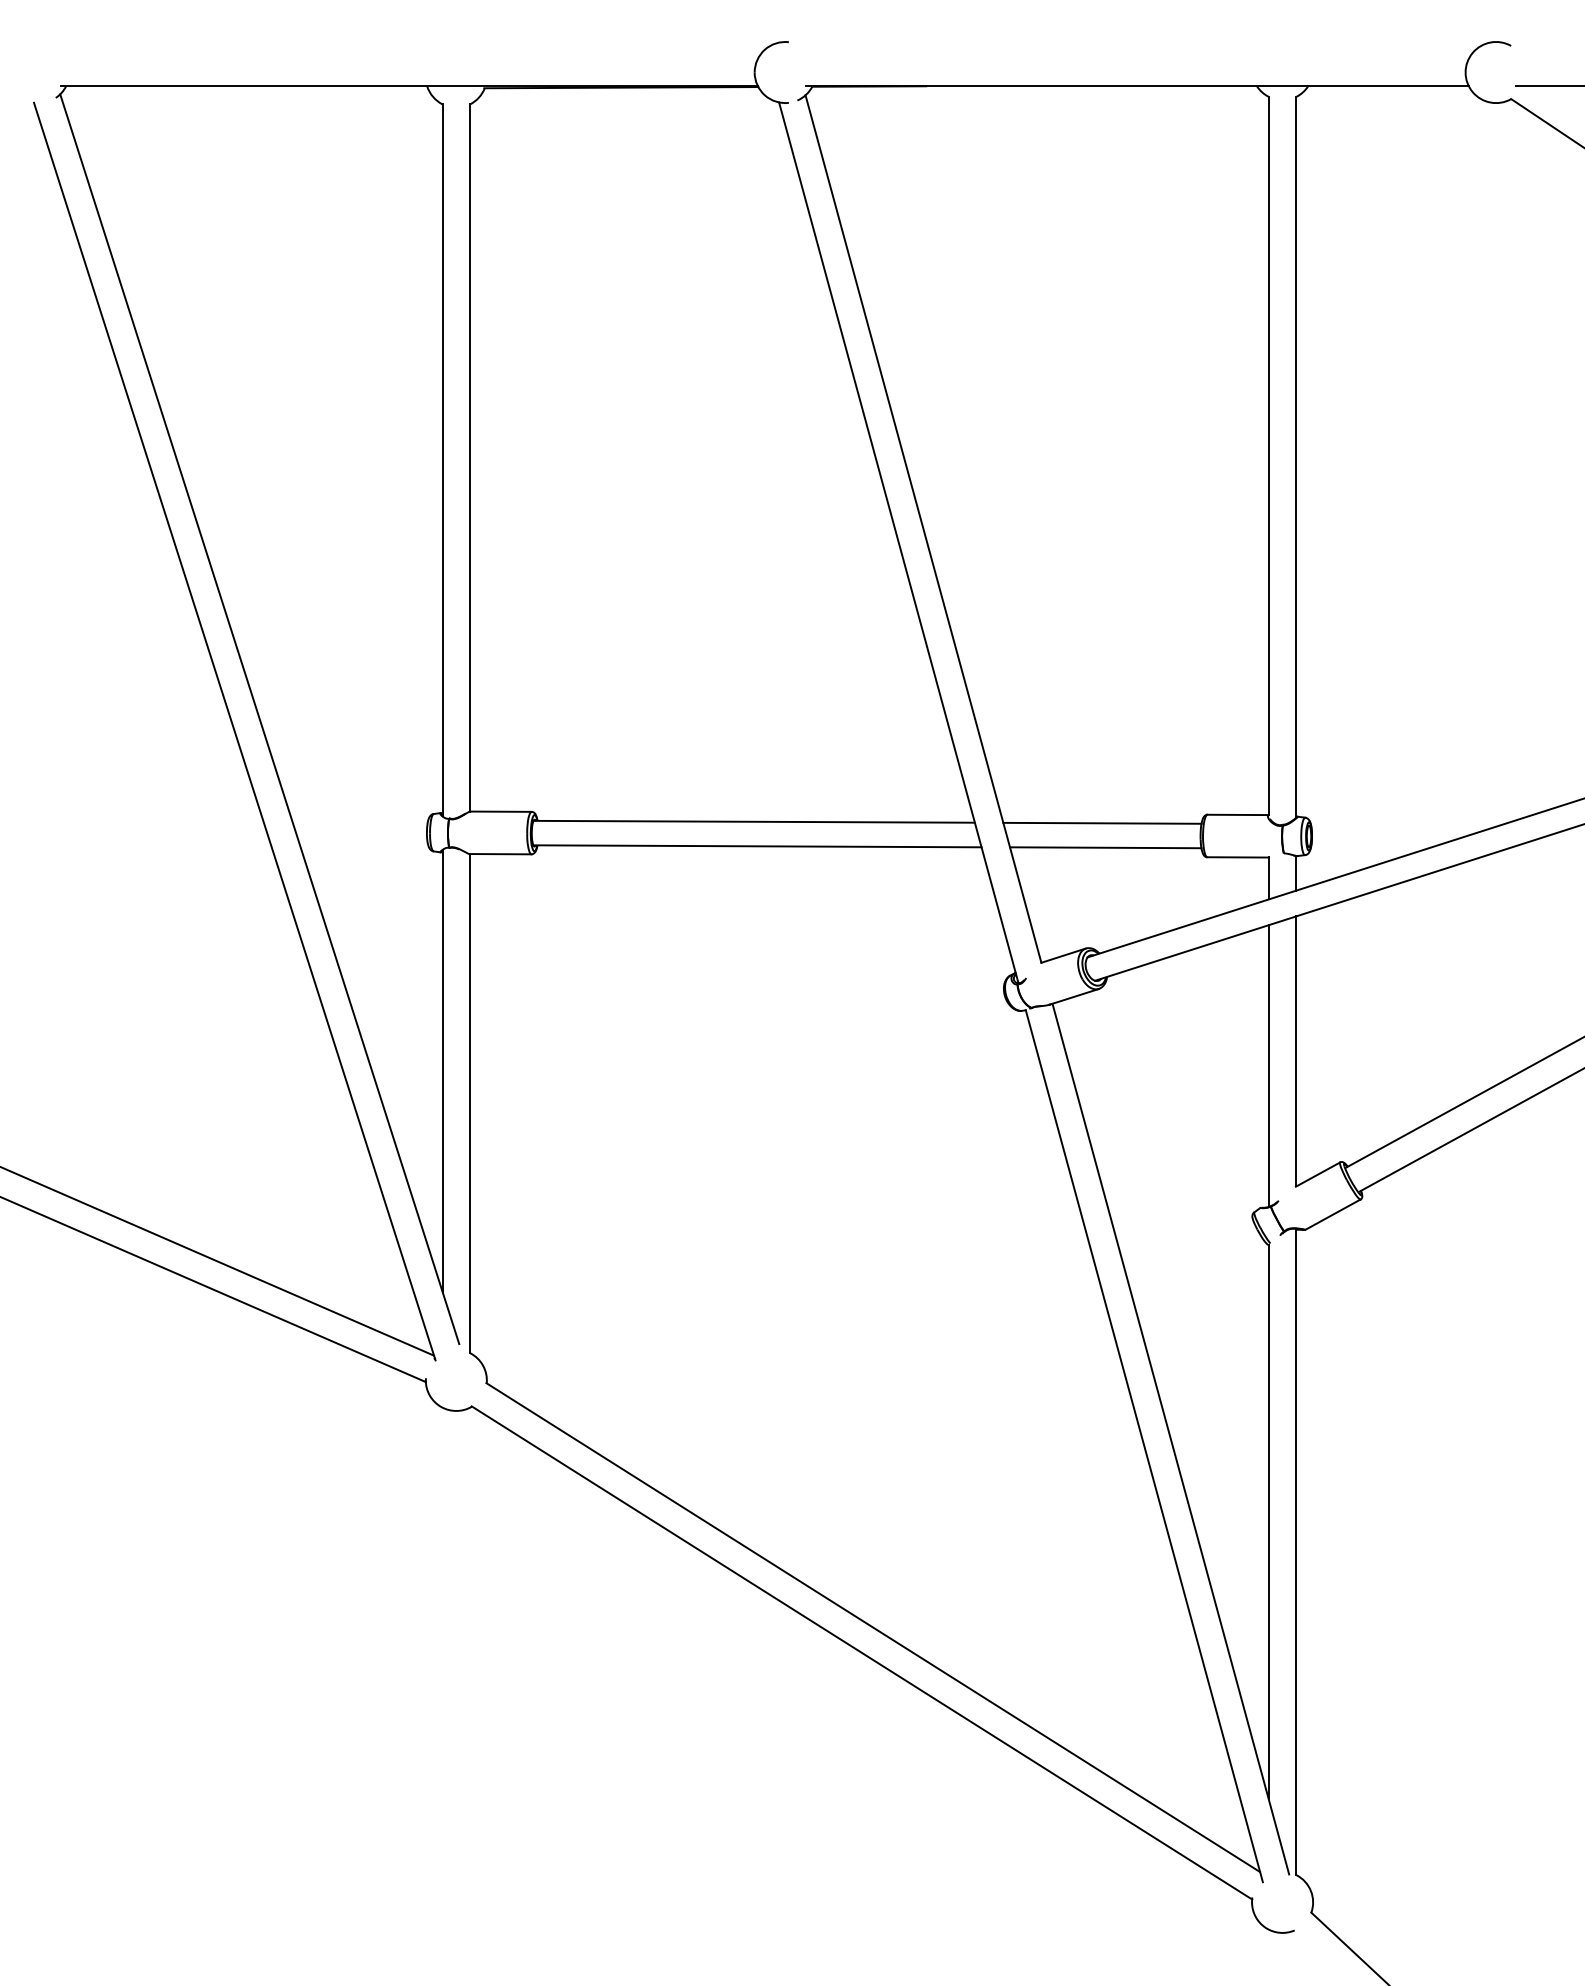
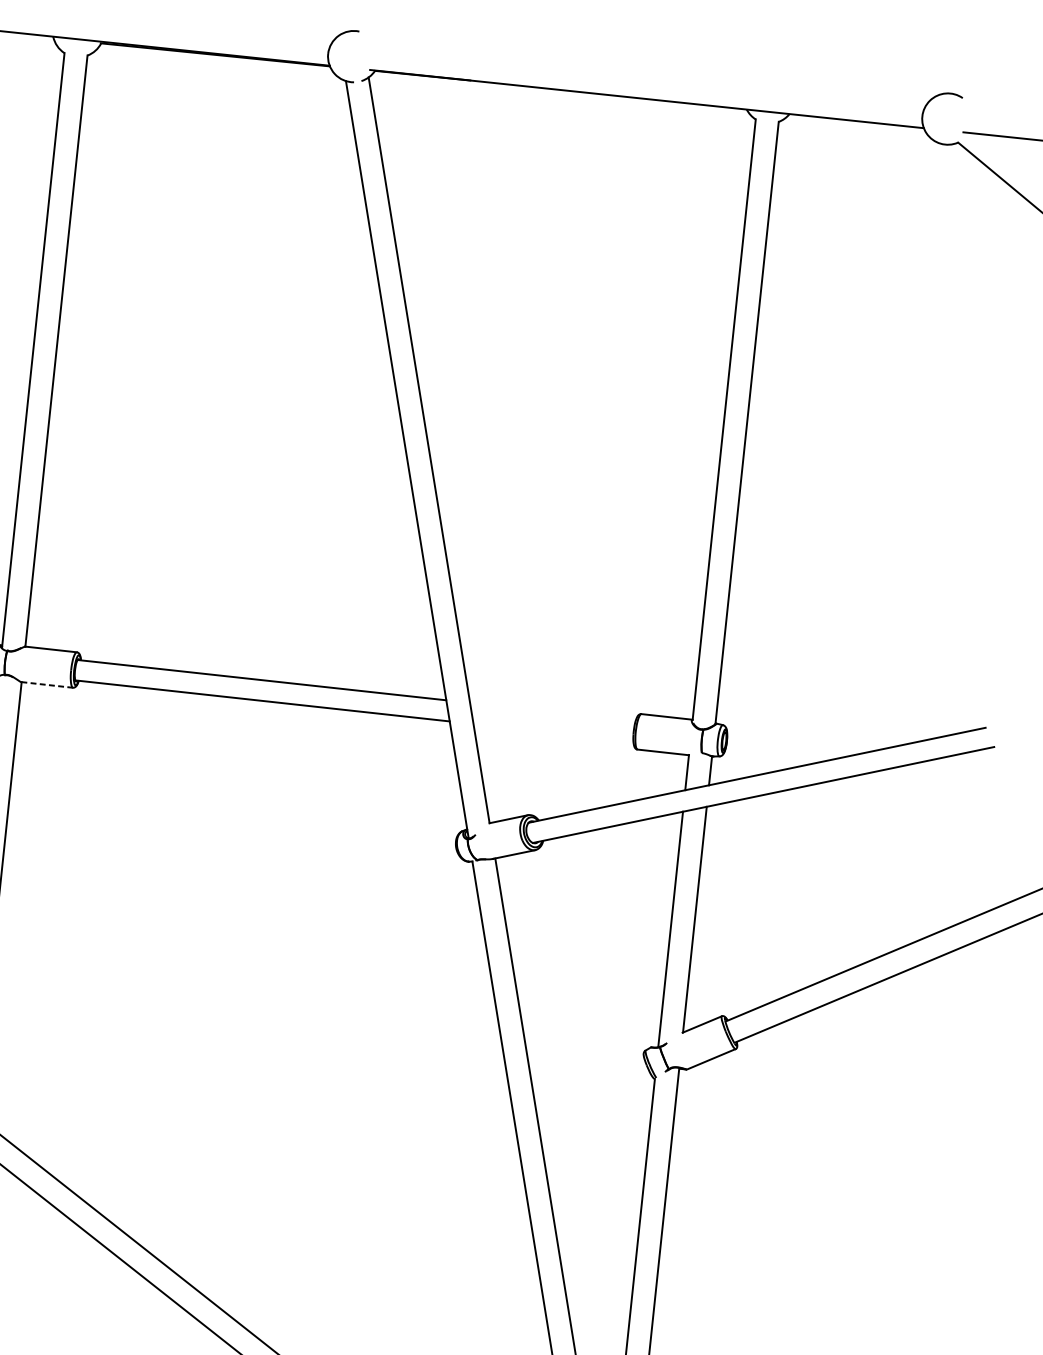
line: (1102, 822) -> (553, 711), removed
line: (1105, 847) -> (553, 732), removed
line: (500, 854) -> (47, 685), solid -> dashed

